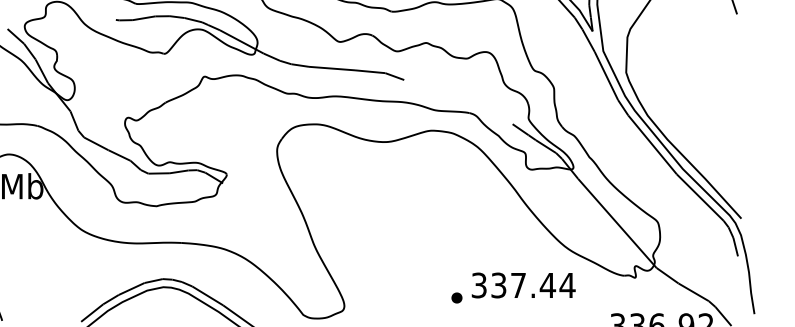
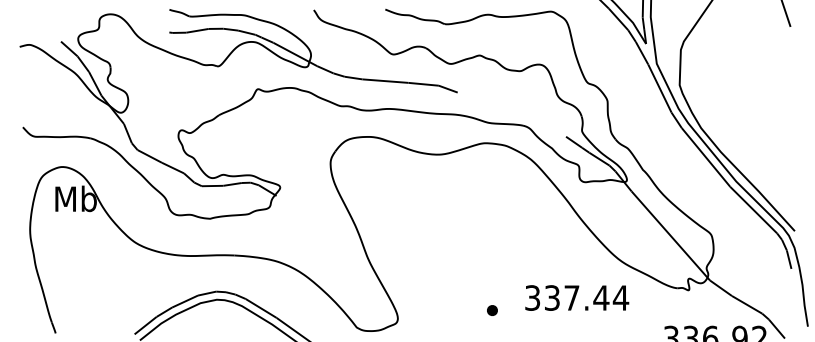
part: (457, 297) -> (492, 310), moved

